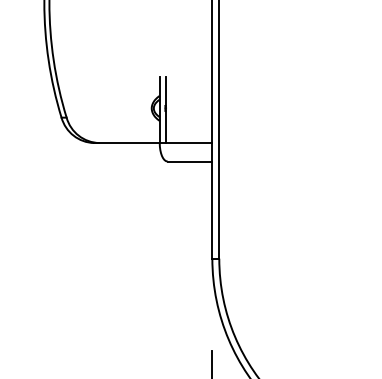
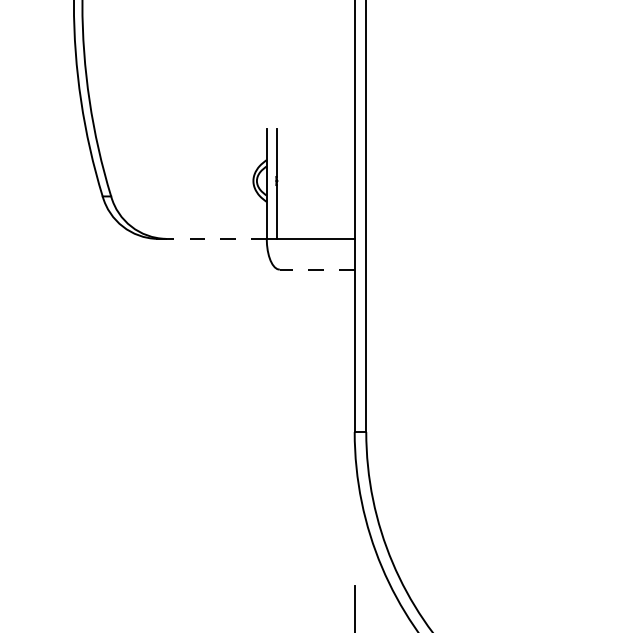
line: (129, 143) -> (216, 239), solid -> dashed
line: (189, 161) -> (316, 269), solid -> dashed

